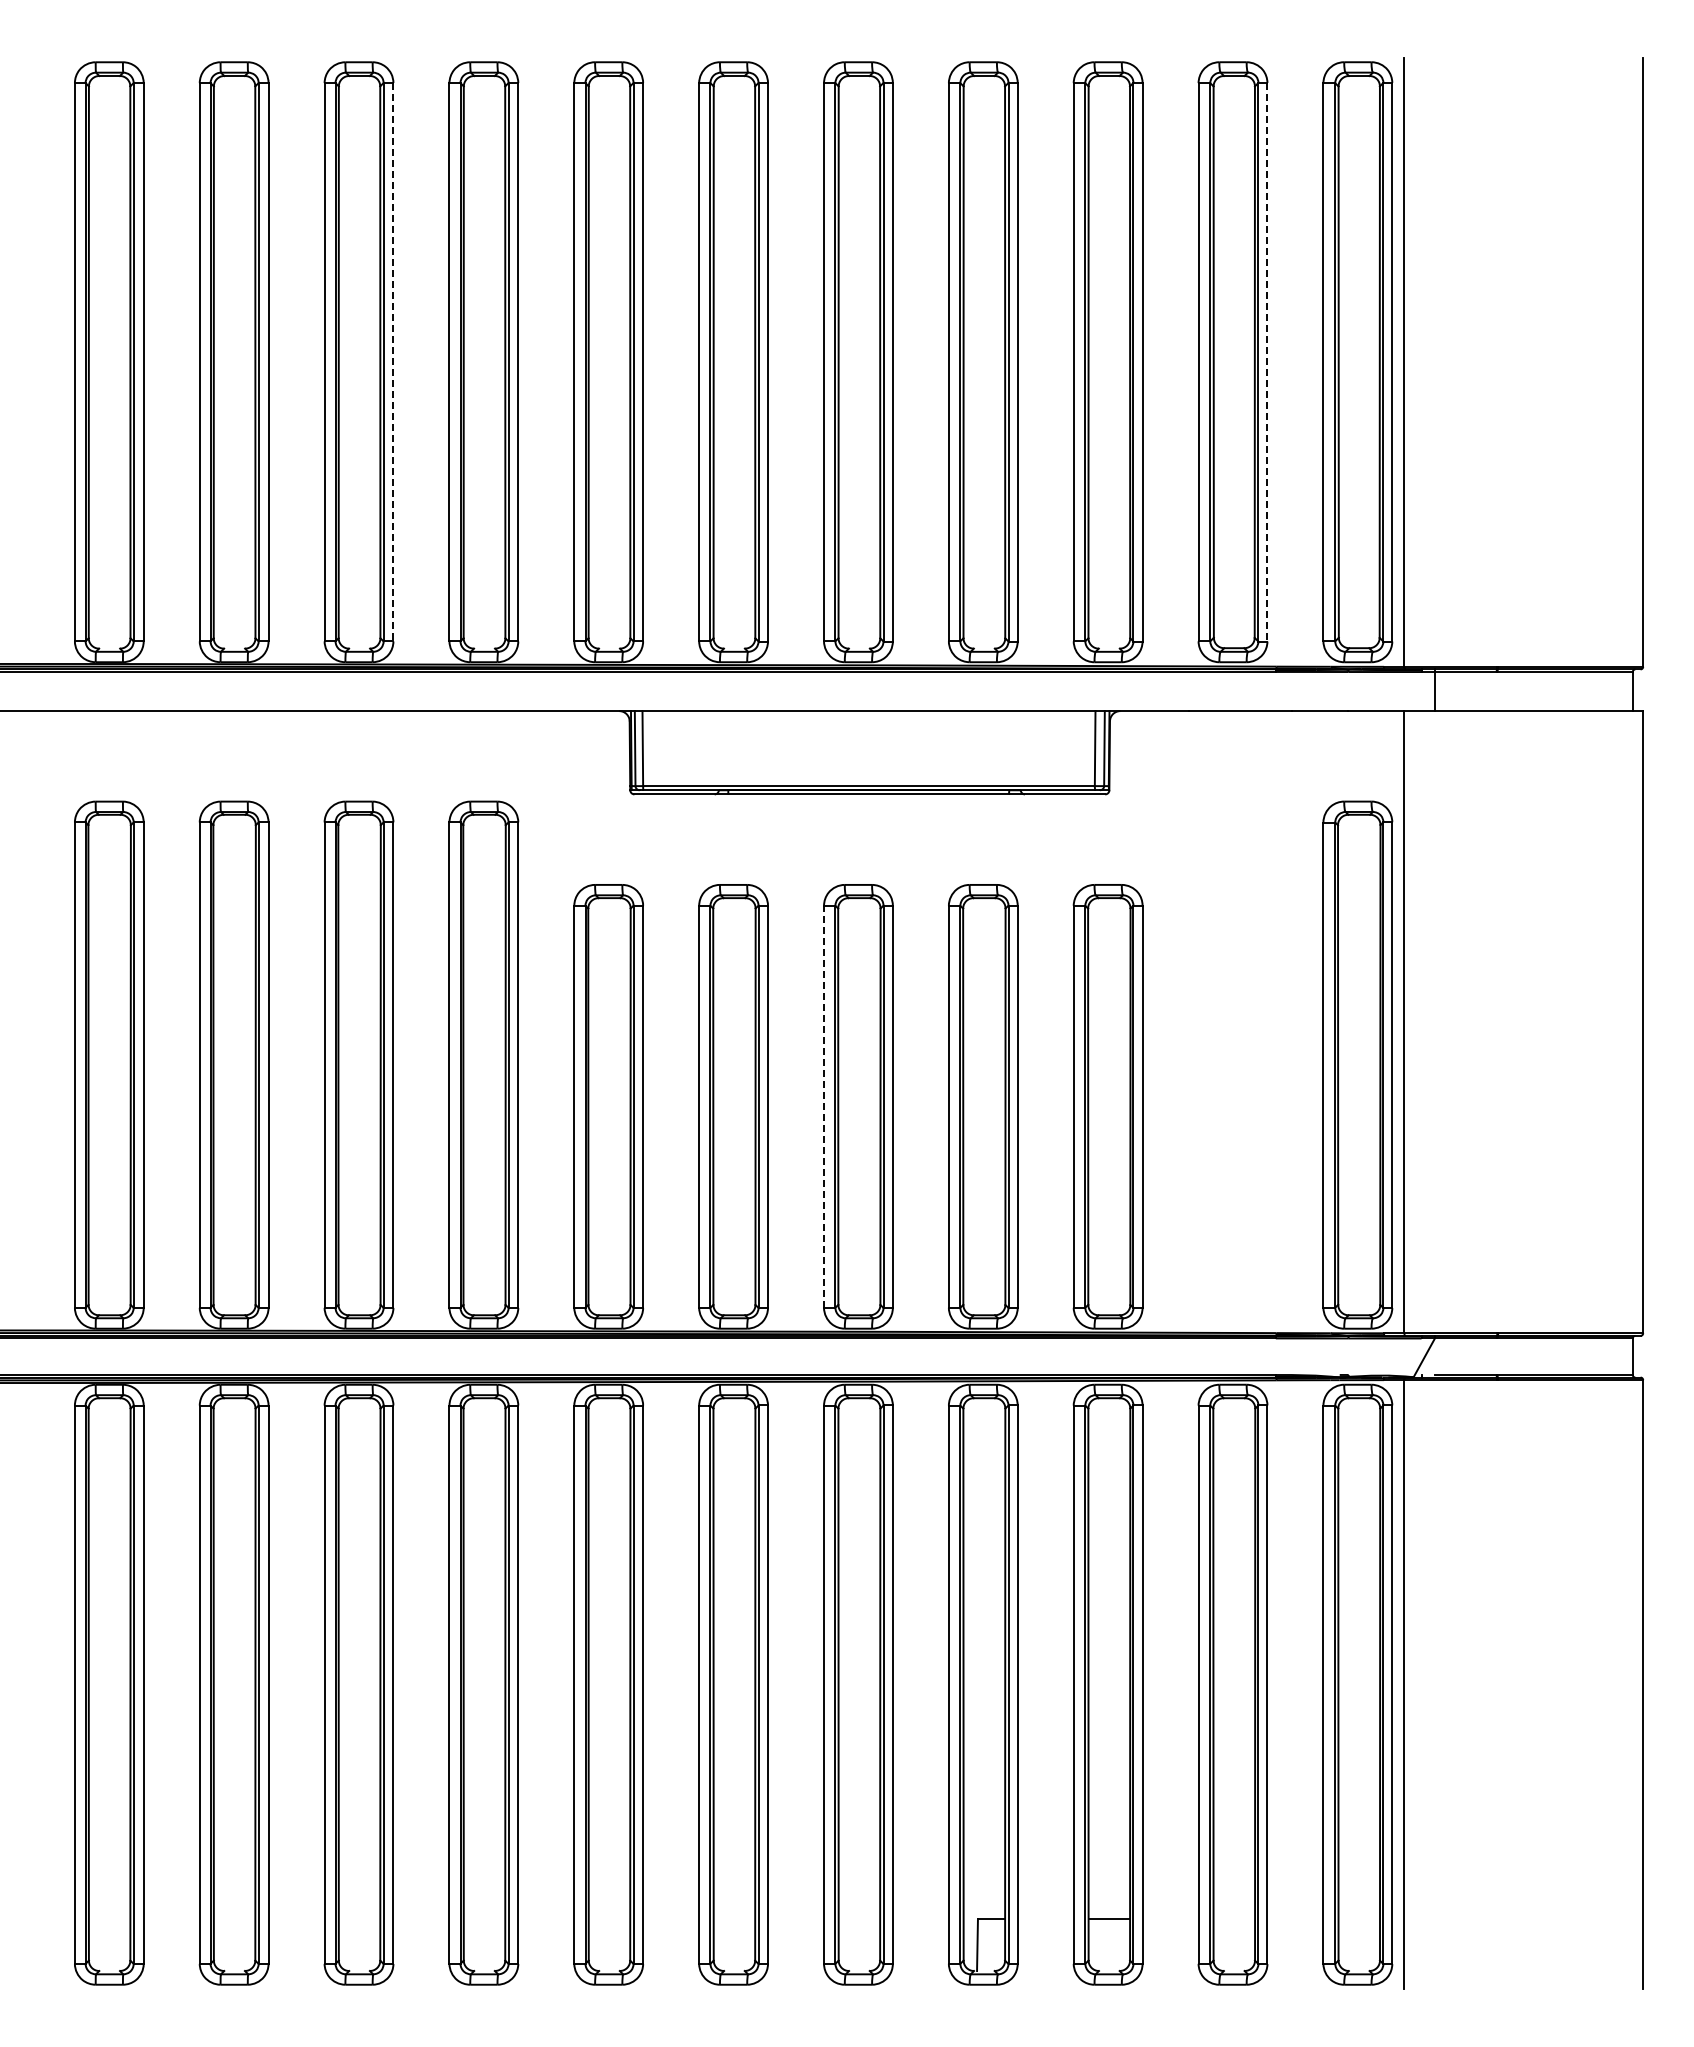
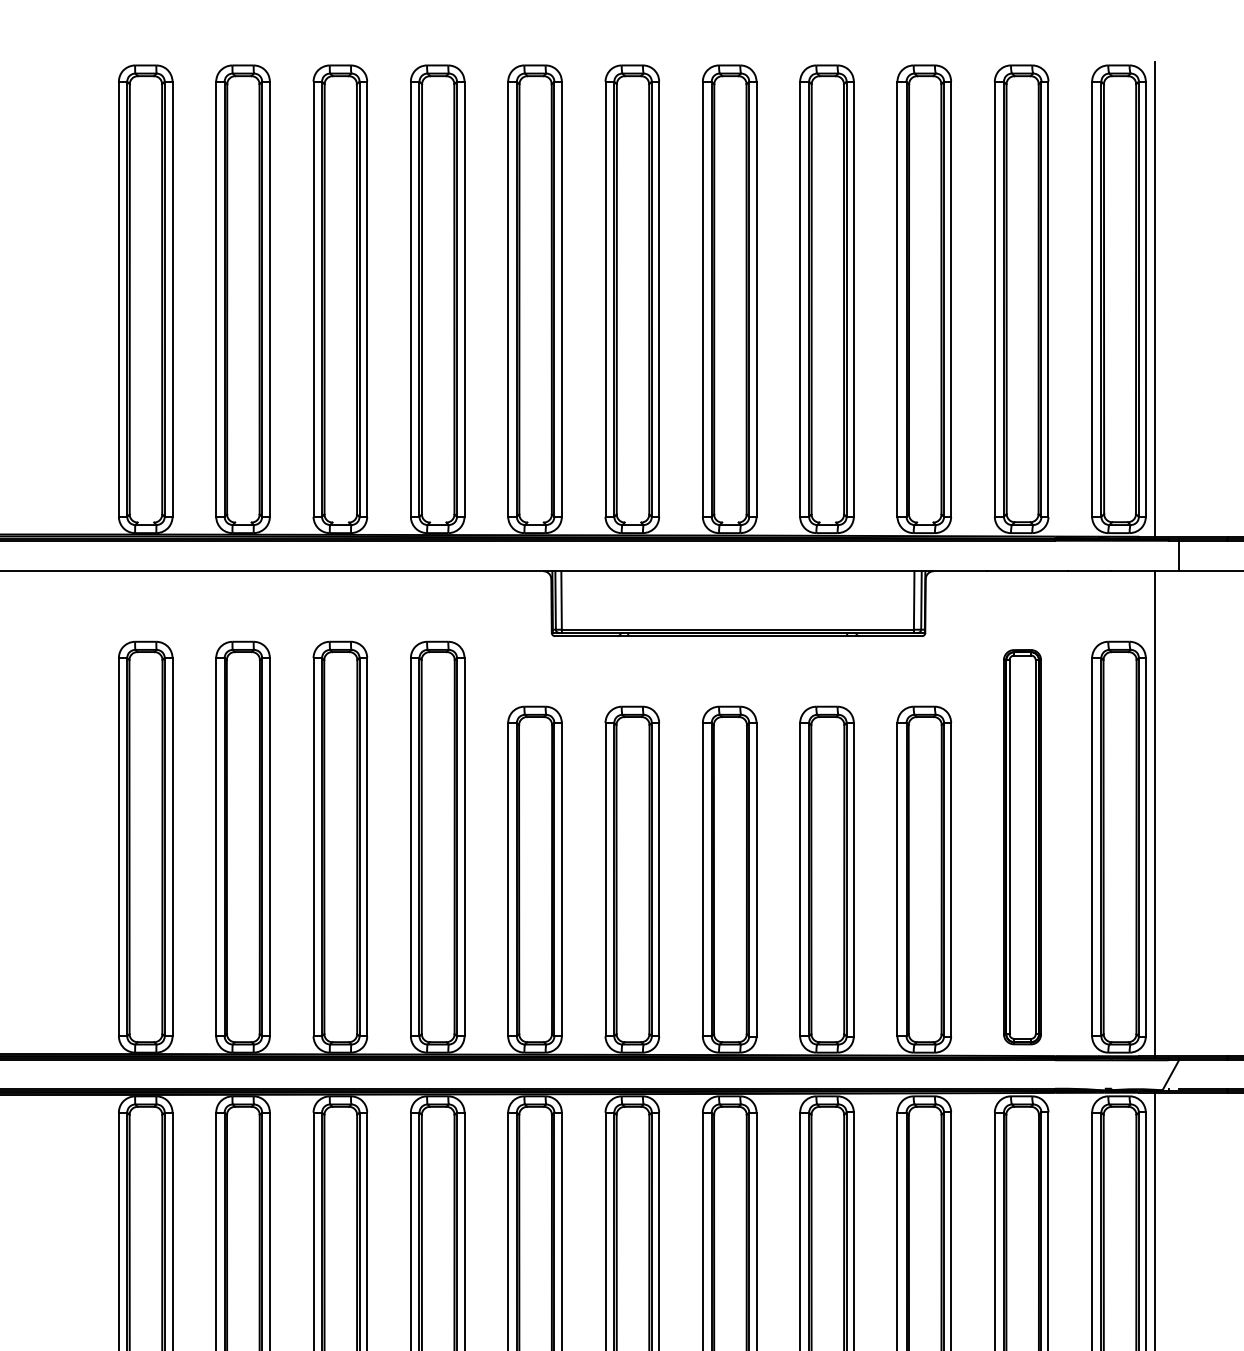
line: (393, 362) -> (367, 299), dashed -> solid
line: (1267, 362) -> (1048, 299), dashed -> solid
part: (1233, 1064) -> (1022, 846), added
line: (824, 1106) -> (703, 879), dashed -> solid

